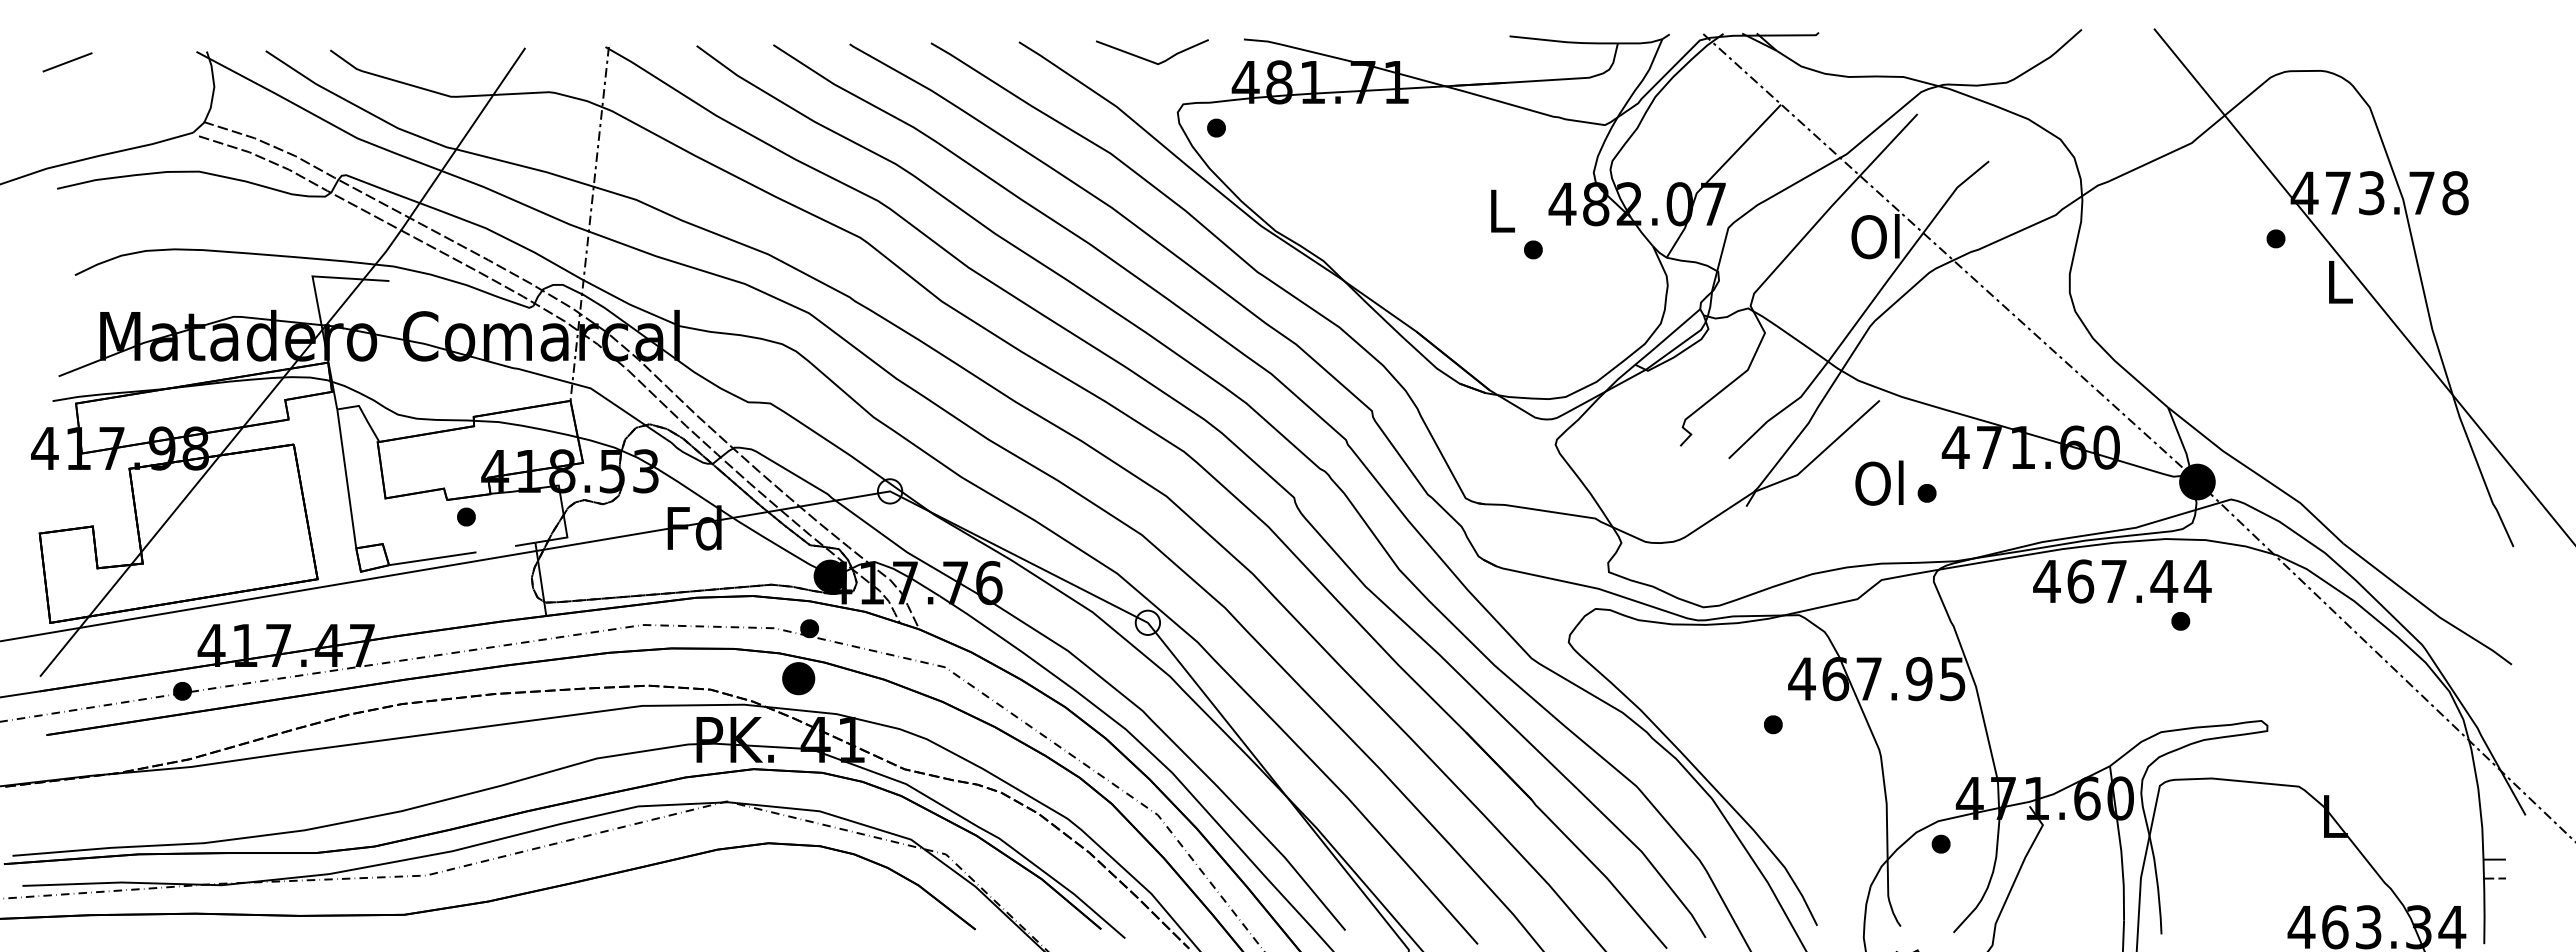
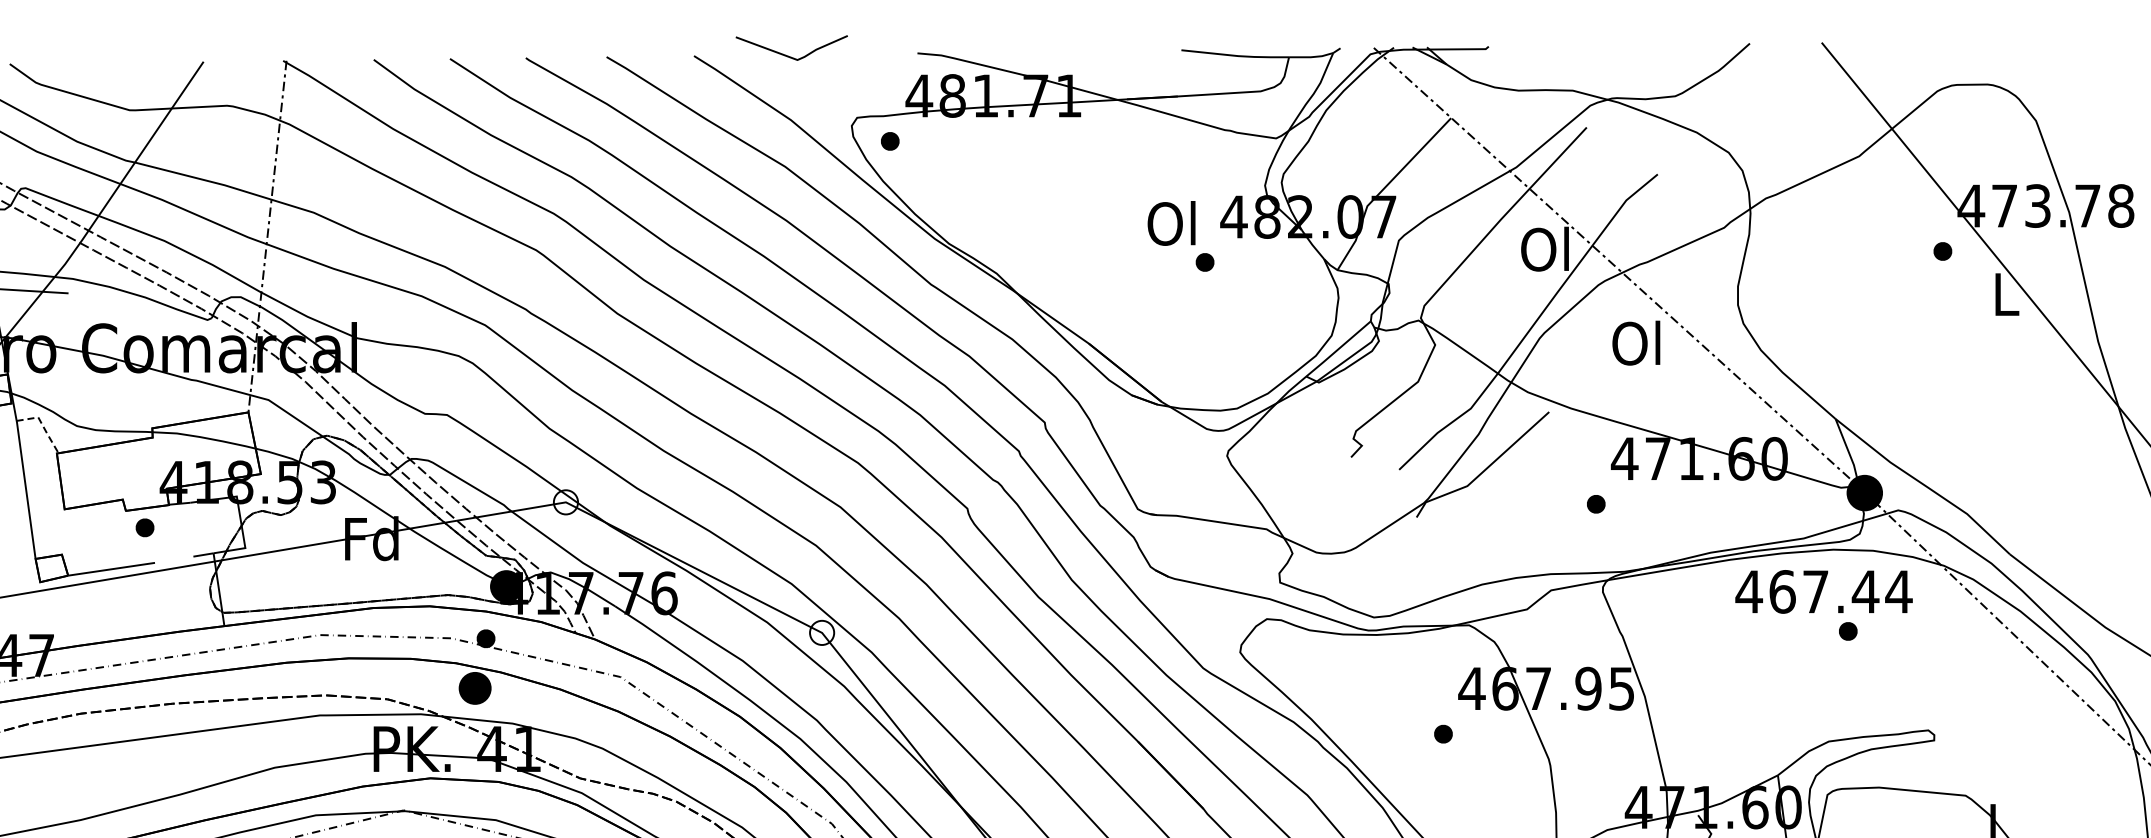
line: (1148, 59) -> (787, 55), moved
text: (1499, 210) -> (1171, 223), L -> Ol
line: (363, 414) -> (42, 425), solid -> dashed
text: (1879, 482) -> (1636, 342), moved
text: (2122, 581) -> (1824, 591), moved

